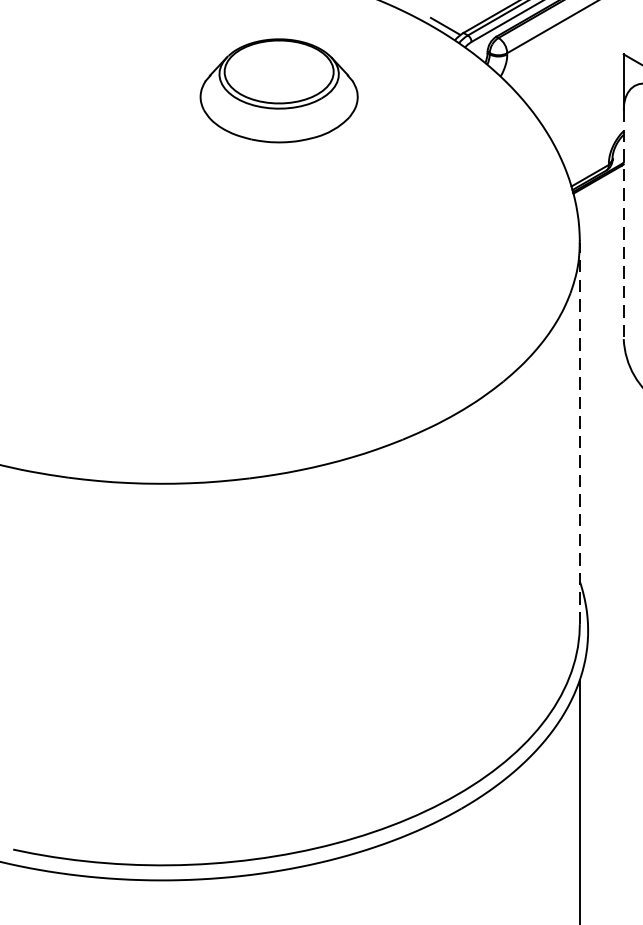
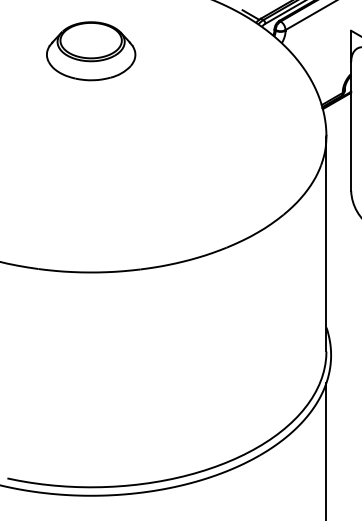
part: (279, 91) -> (91, 51), moved
line: (624, 226) -> (351, 127), dashed -> solid
line: (579, 432) -> (326, 243), dashed -> solid

